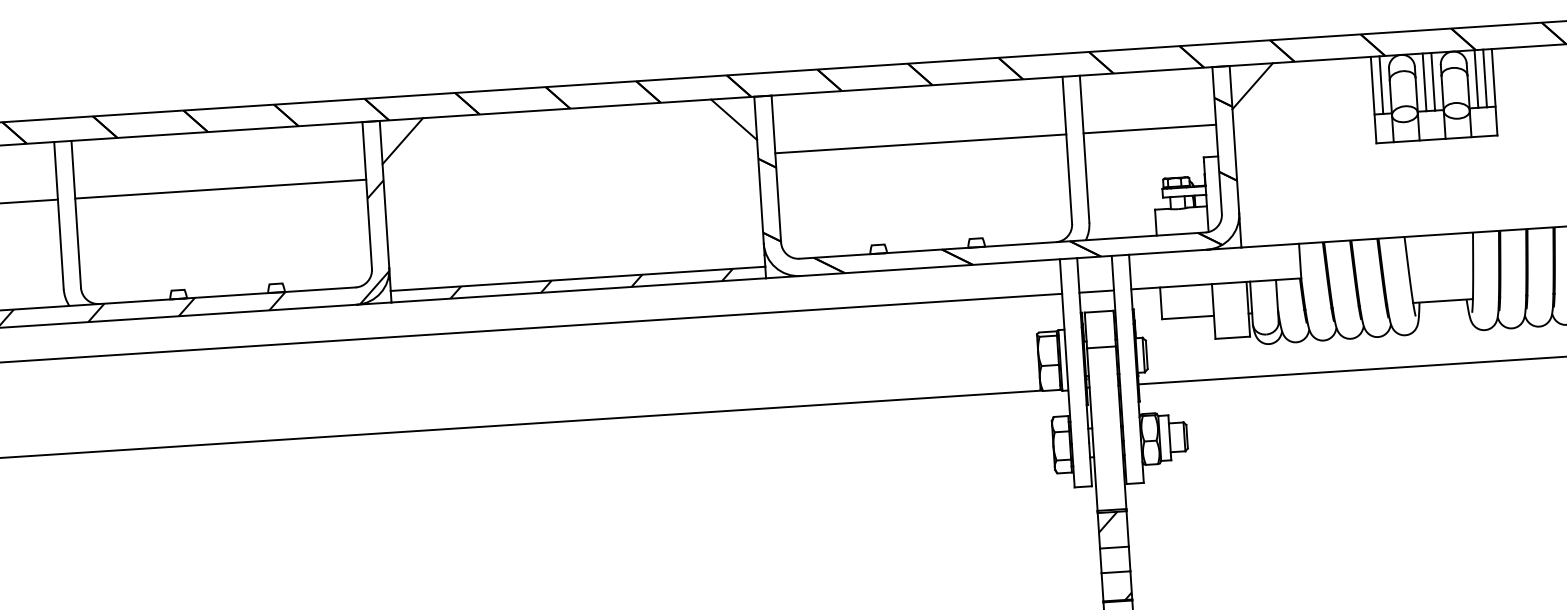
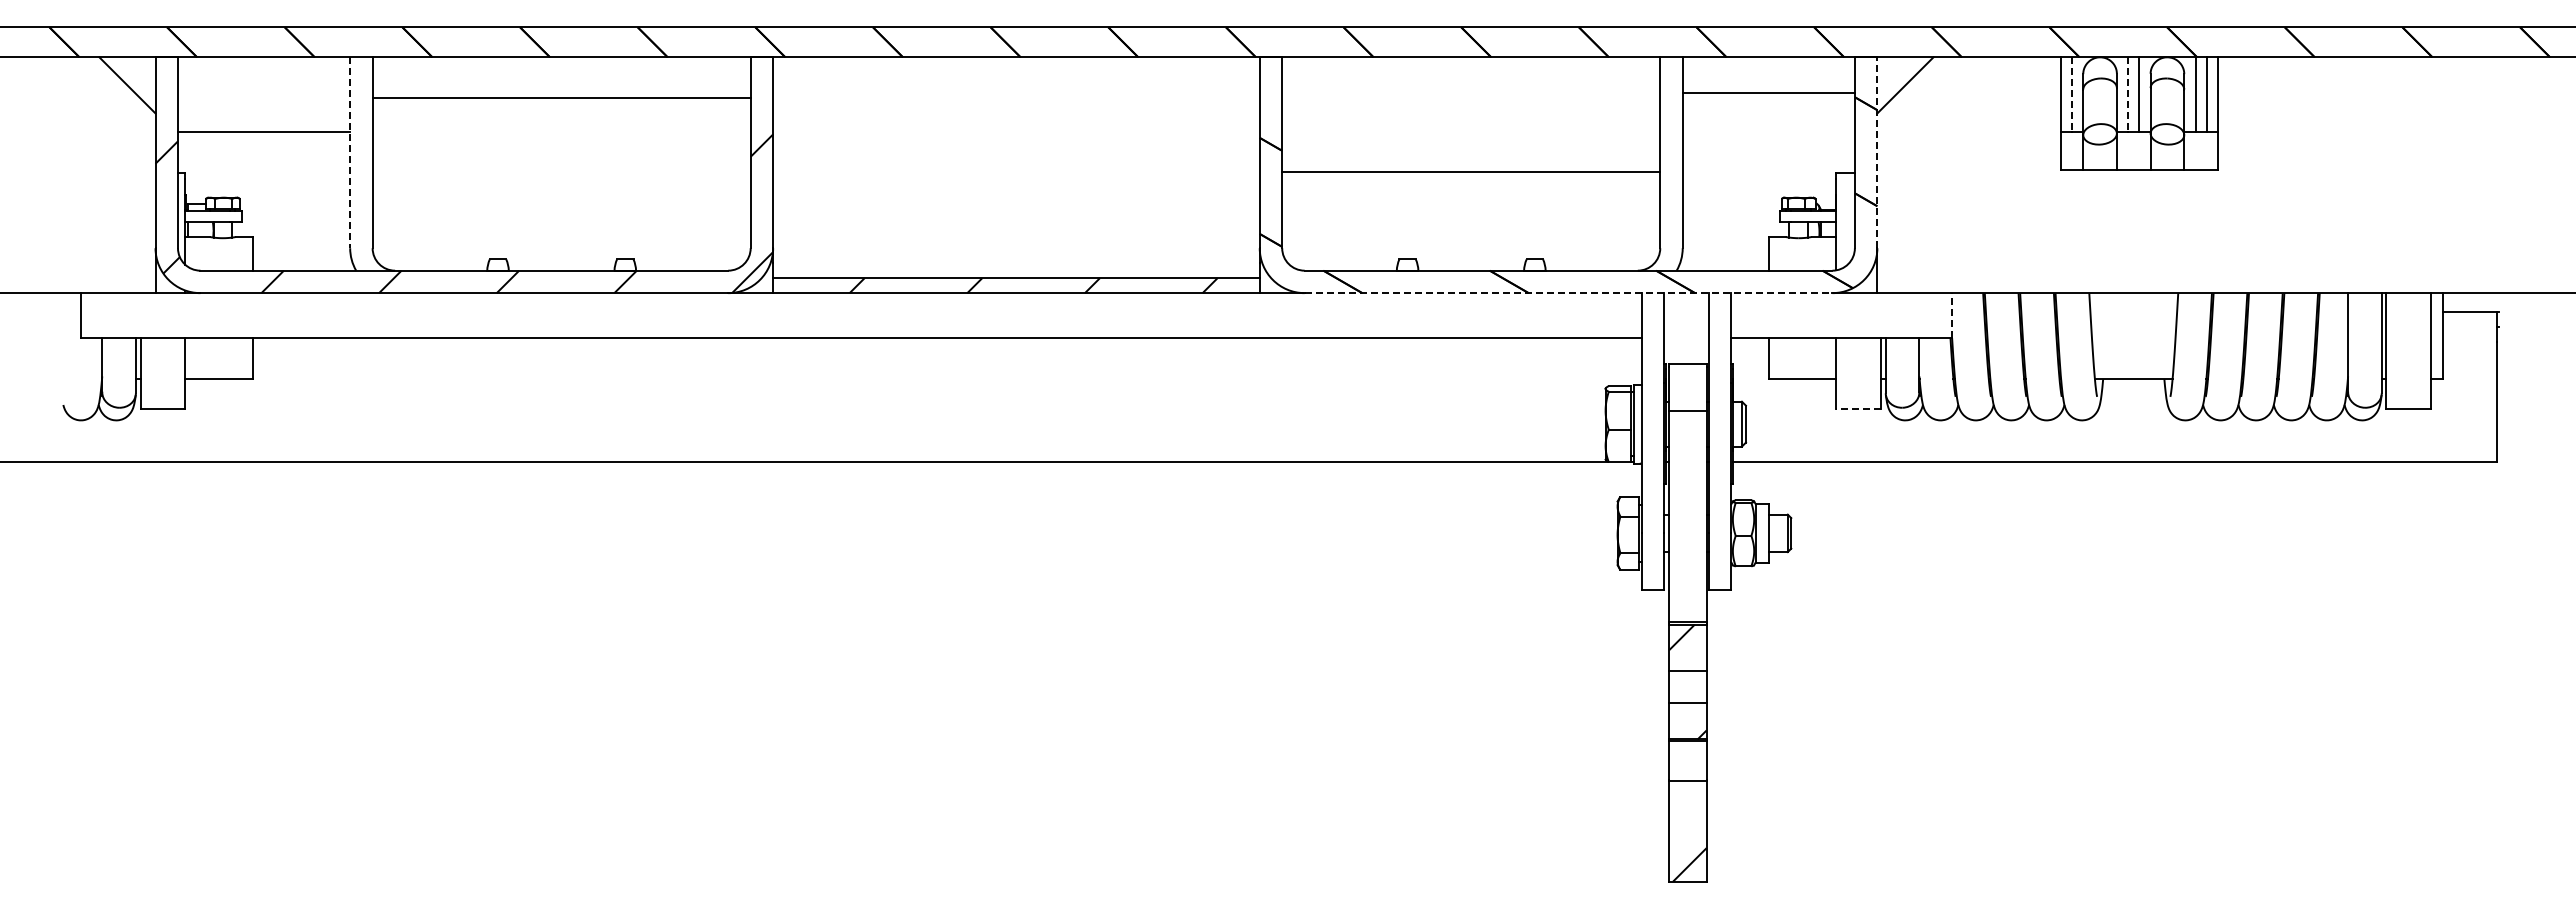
line: (1424, 82) -> (2128, 95), solid -> dashed
line: (1381, 85) -> (2072, 95), solid -> dashed
line: (733, 119) -> (1231, 85), removed
line: (1149, 129) -> (1768, 93), moved
line: (1234, 139) -> (1877, 152), solid -> dashed
line: (403, 141) -> (801, 85), removed
line: (921, 144) -> (1471, 172), moved
line: (220, 189) -> (561, 98), moved
line: (59, 216) -> (350, 153), solid -> dashed
line: (1300, 261) -> (1952, 315), solid -> dashed
line: (1003, 263) -> (1568, 293), solid -> dashed
line: (1096, 291) -> (1686, 338), removed
line: (1232, 338) -> (1858, 409), solid -> dashed

